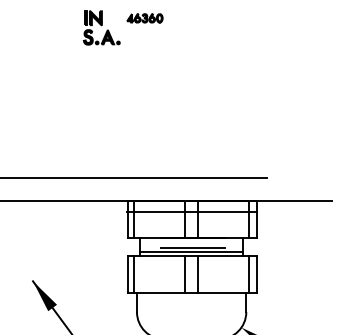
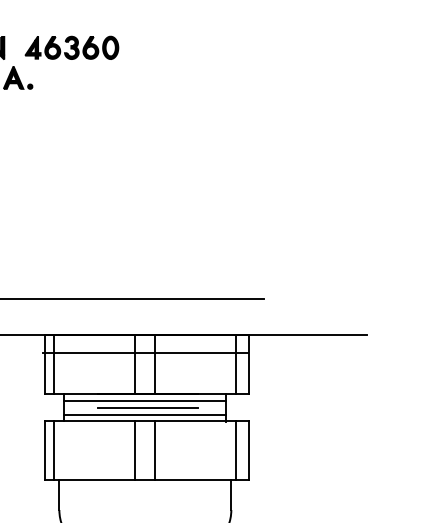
part: (144, 18) -> (71, 48), size x1.67
line: (191, 242) -> (145, 400), added

